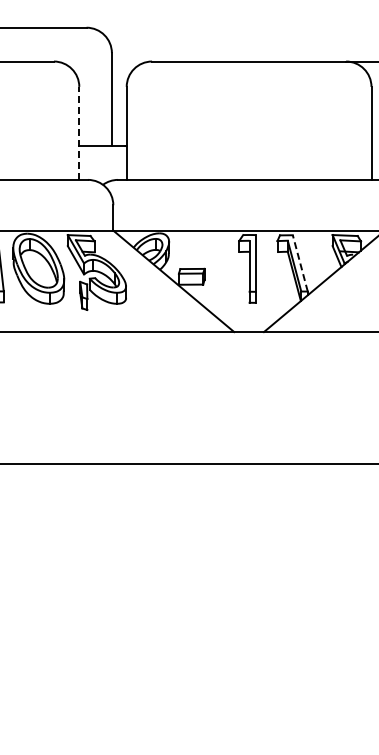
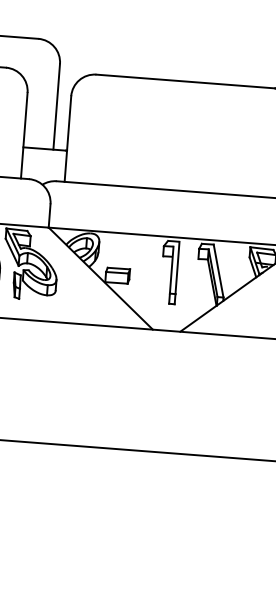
line: (79, 132) -> (24, 134), dashed -> solid
line: (300, 262) -> (218, 270), dashed -> solid

